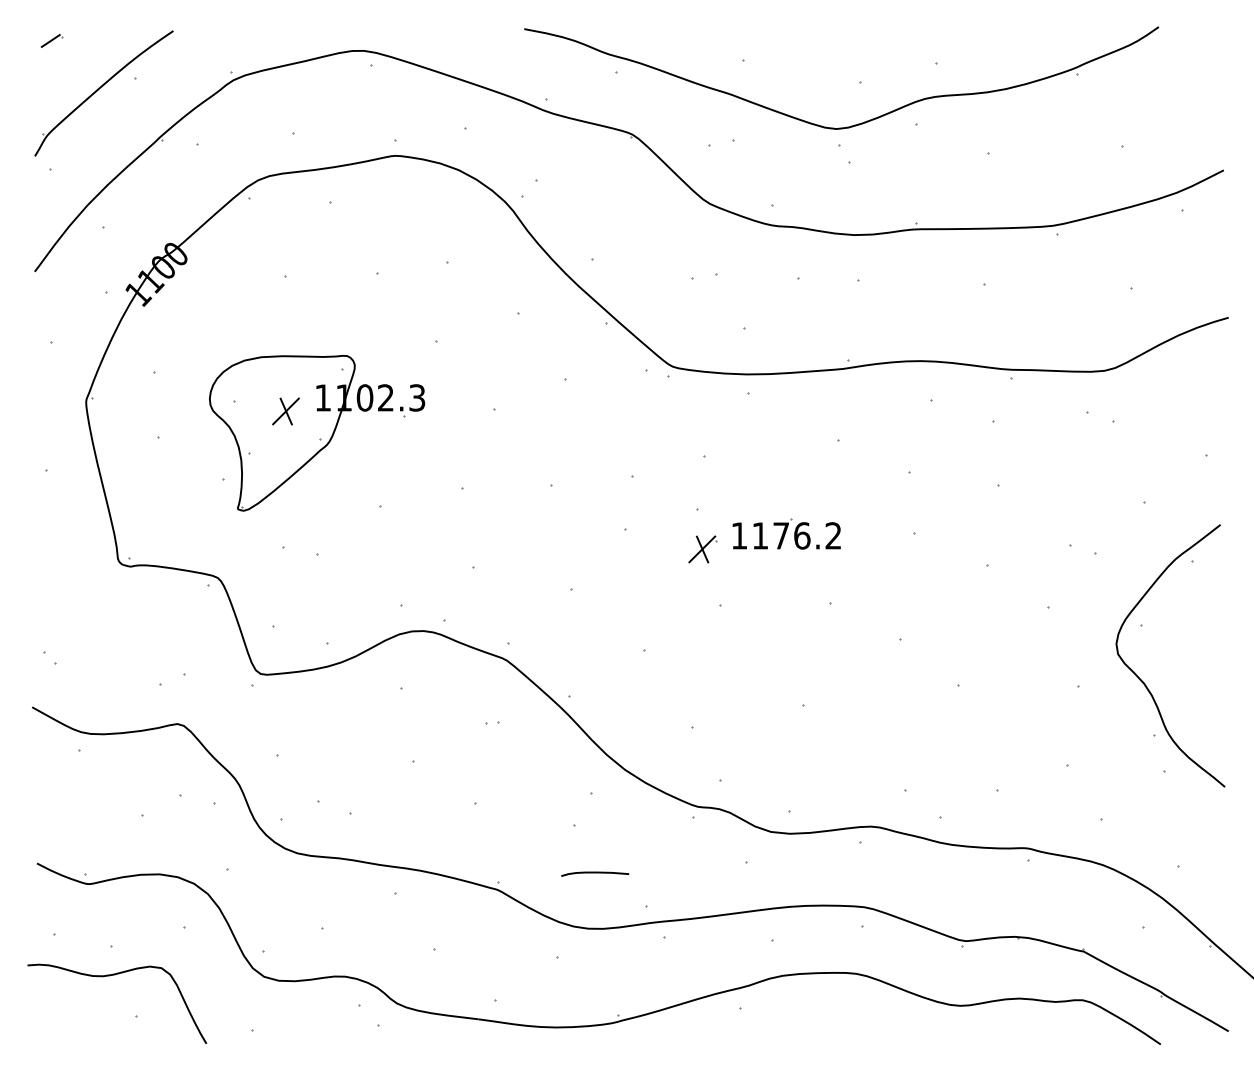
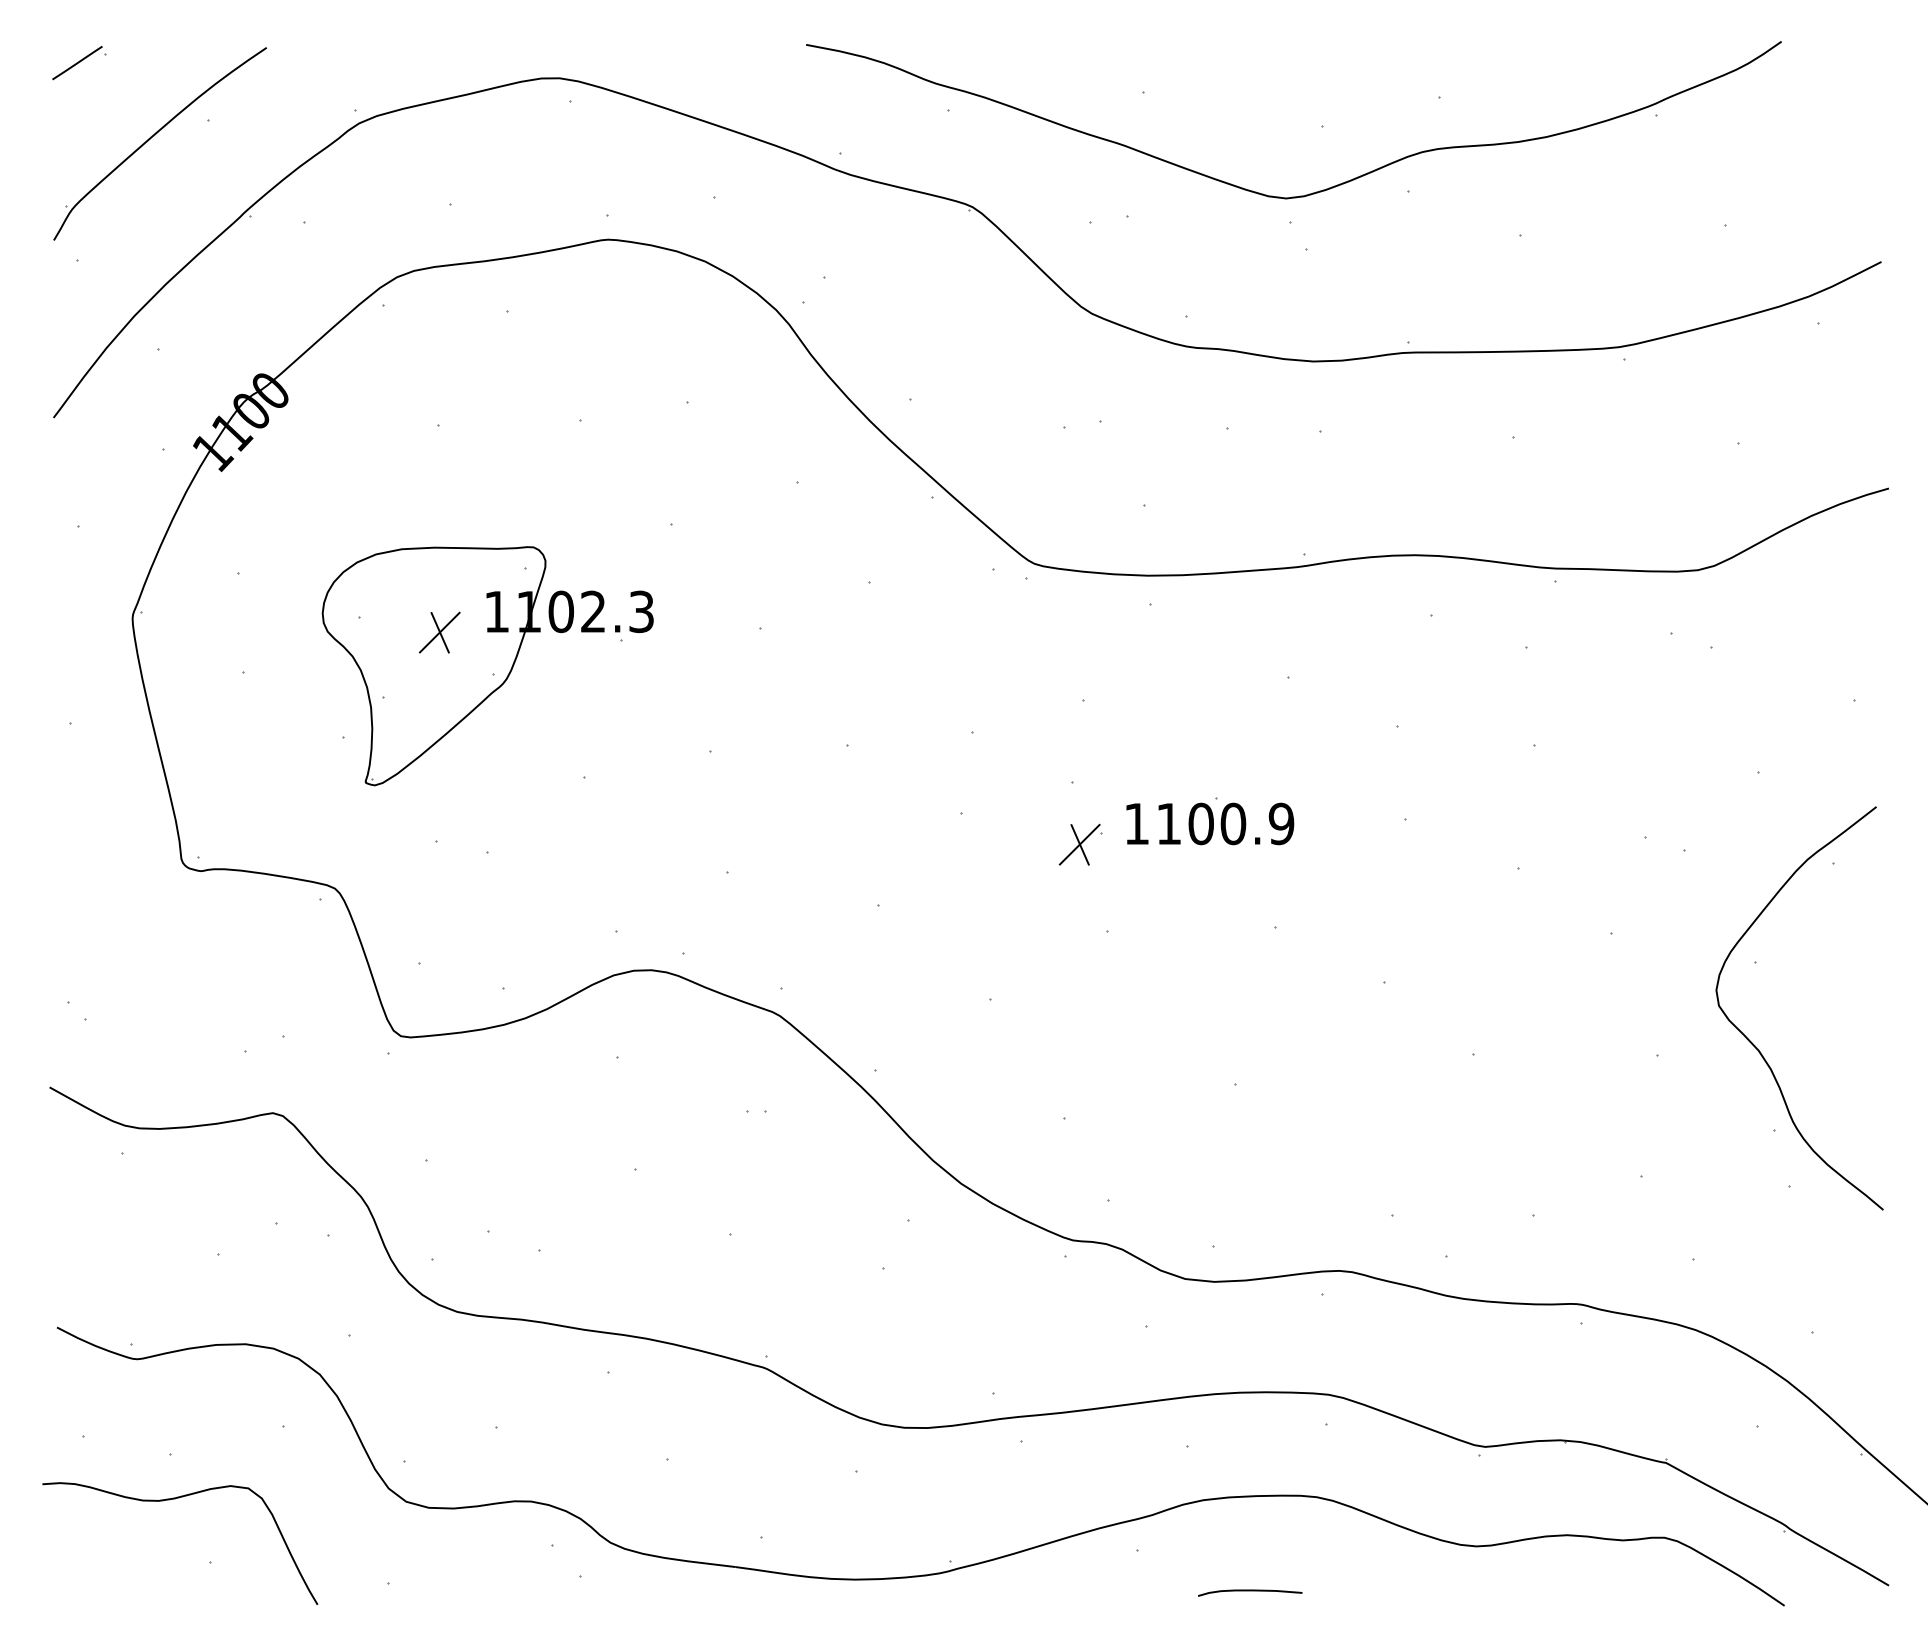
part: (51, 40) -> (79, 62), size x1.67
text: (807, 535) -> (1241, 823), 1176.2 -> 1100.9
curve: (595, 873) -> (1250, 1591), moved

